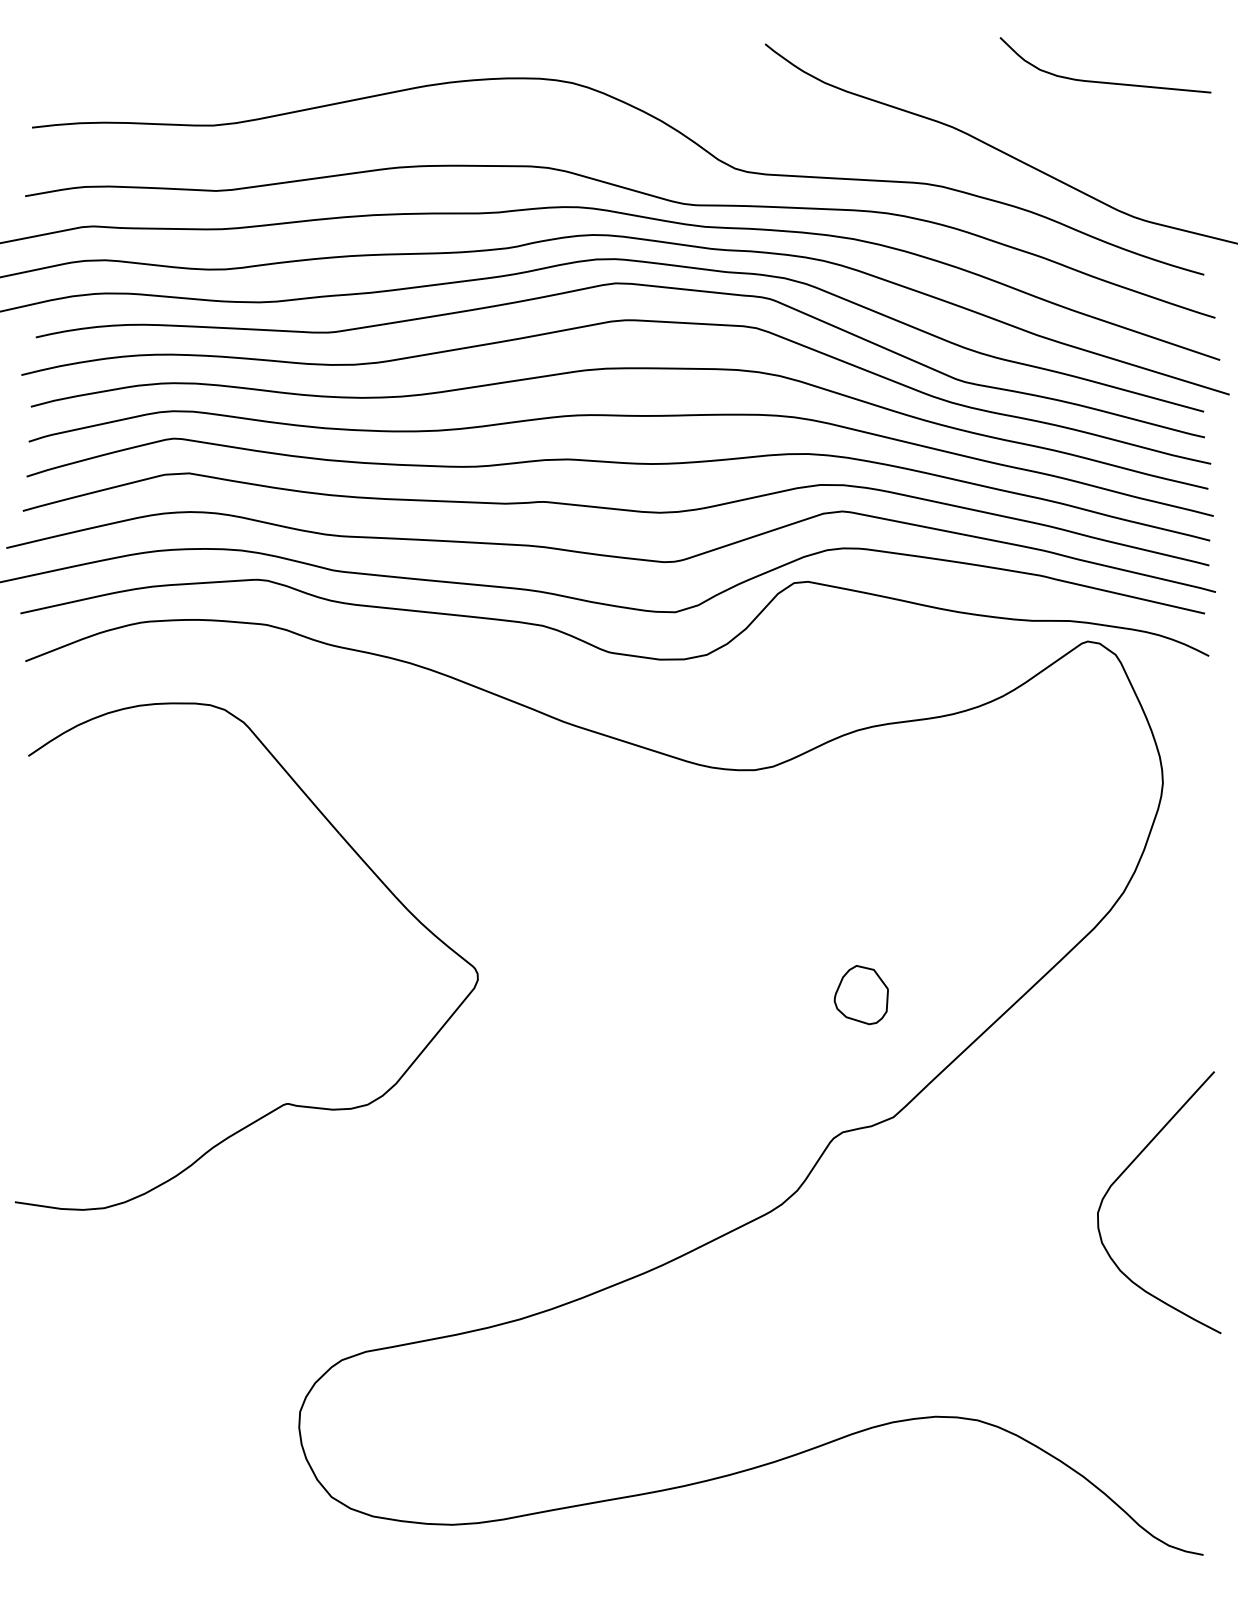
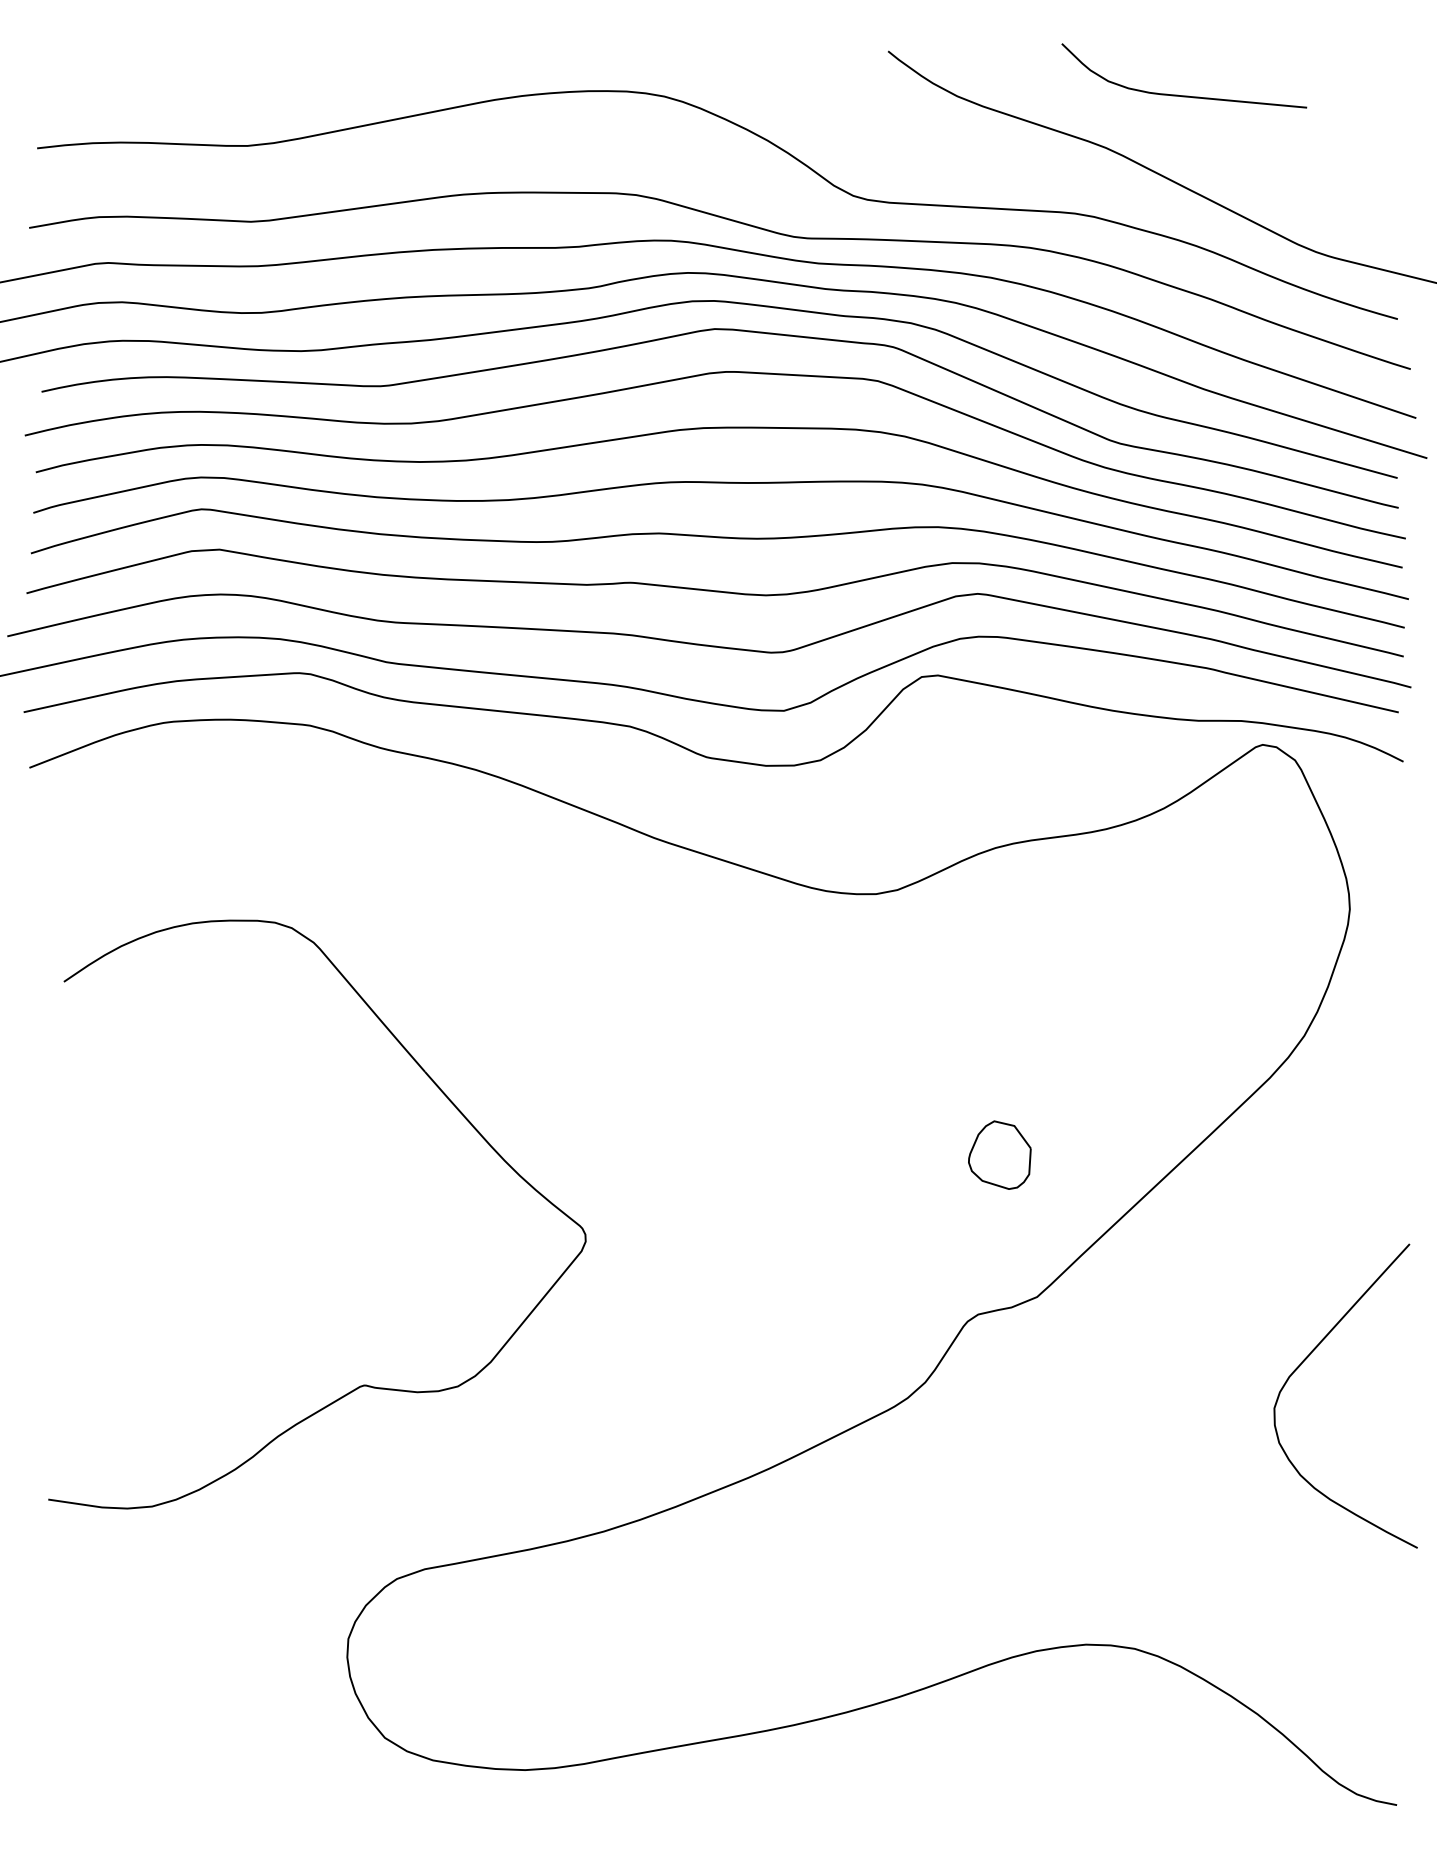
curve: (1100, 81) -> (1178, 94), moved
part: (359, 858) -> (448, 1100), moved

